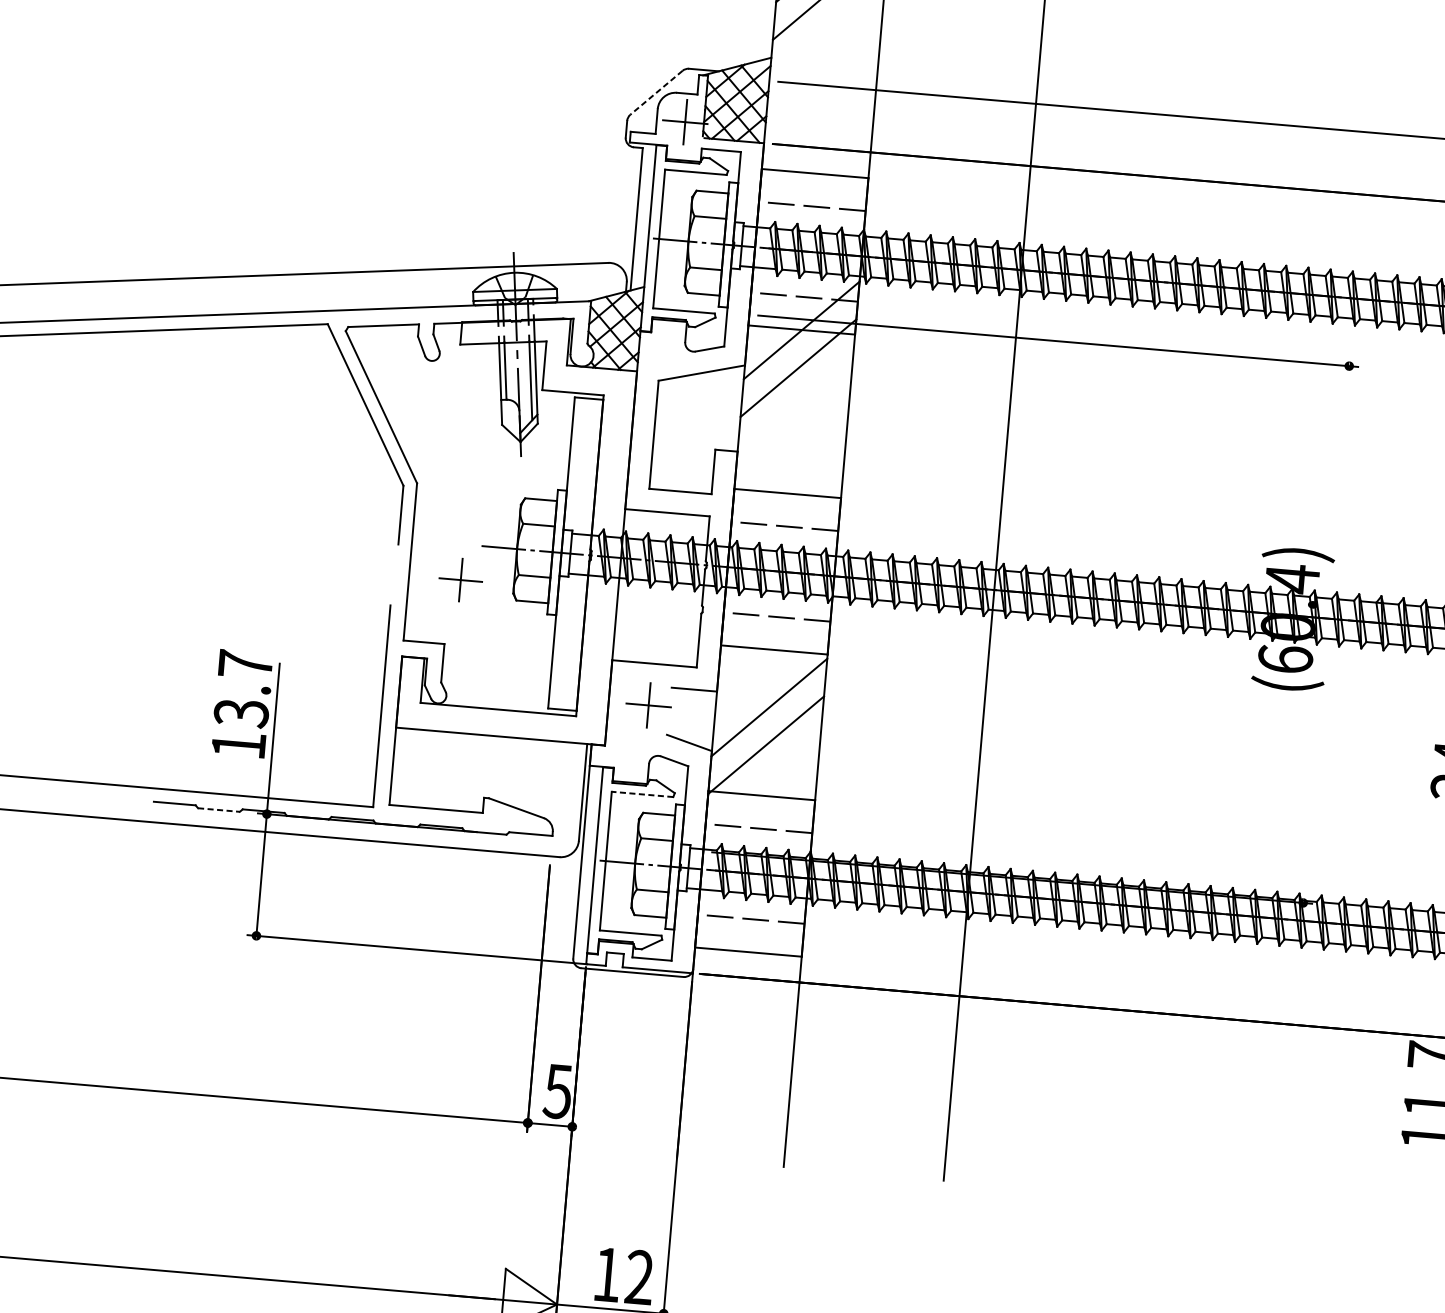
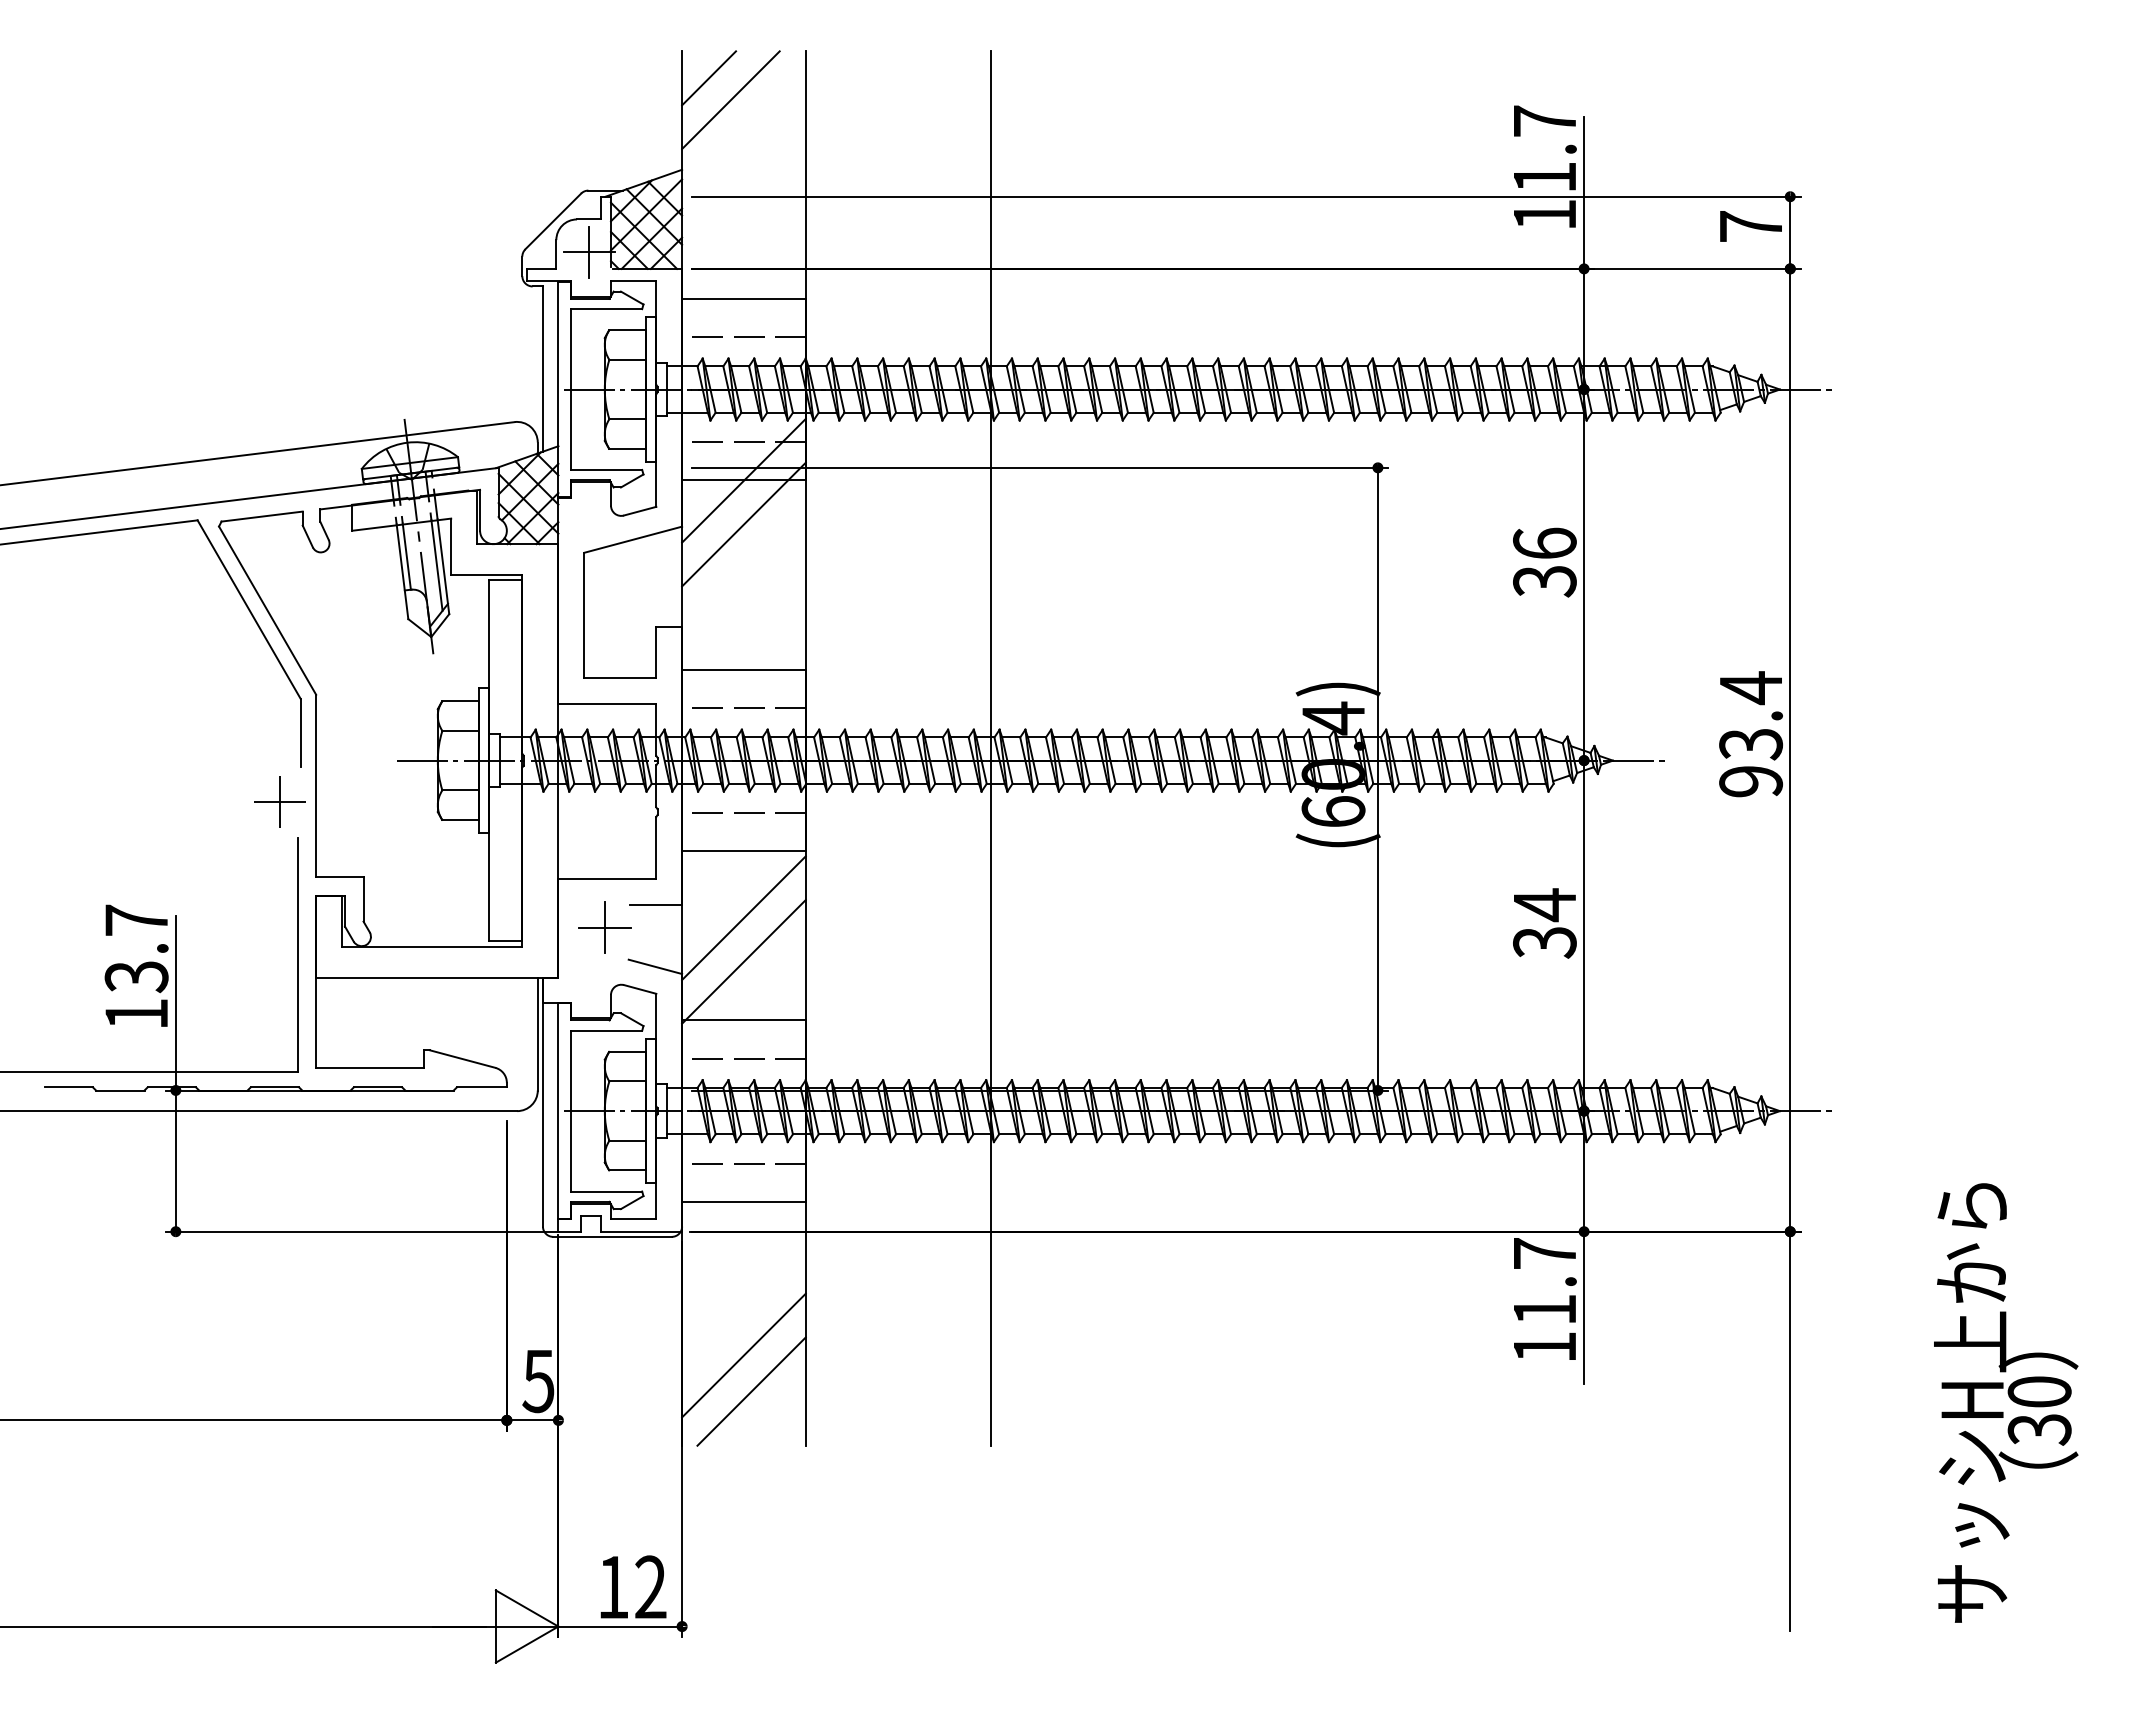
line: (655, 92) -> (552, 221), dashed -> solid
part: (460, 579) -> (279, 801), moved
line: (1325, 633) -> (1377, 778), added
line: (642, 794) -> (606, 1030), dashed -> solid
line: (219, 810) -> (120, 1090), dashed -> solid
line: (736, 1084) -> (743, 1355), added
line: (740, 1116) -> (751, 1391), added

